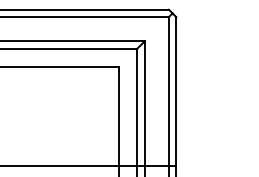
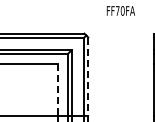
line: (176, 93) -> (88, 77), solid -> dashed
line: (119, 116) -> (58, 89), solid -> dashed

